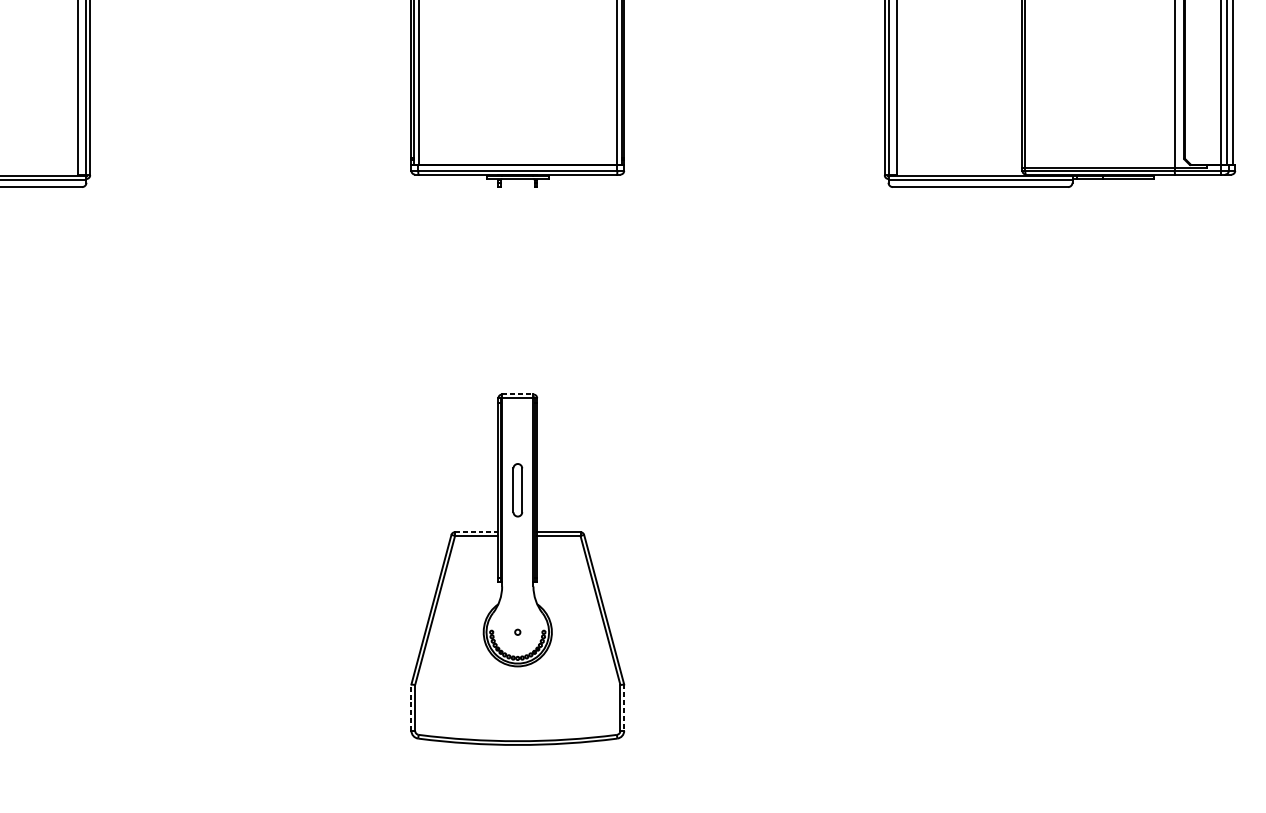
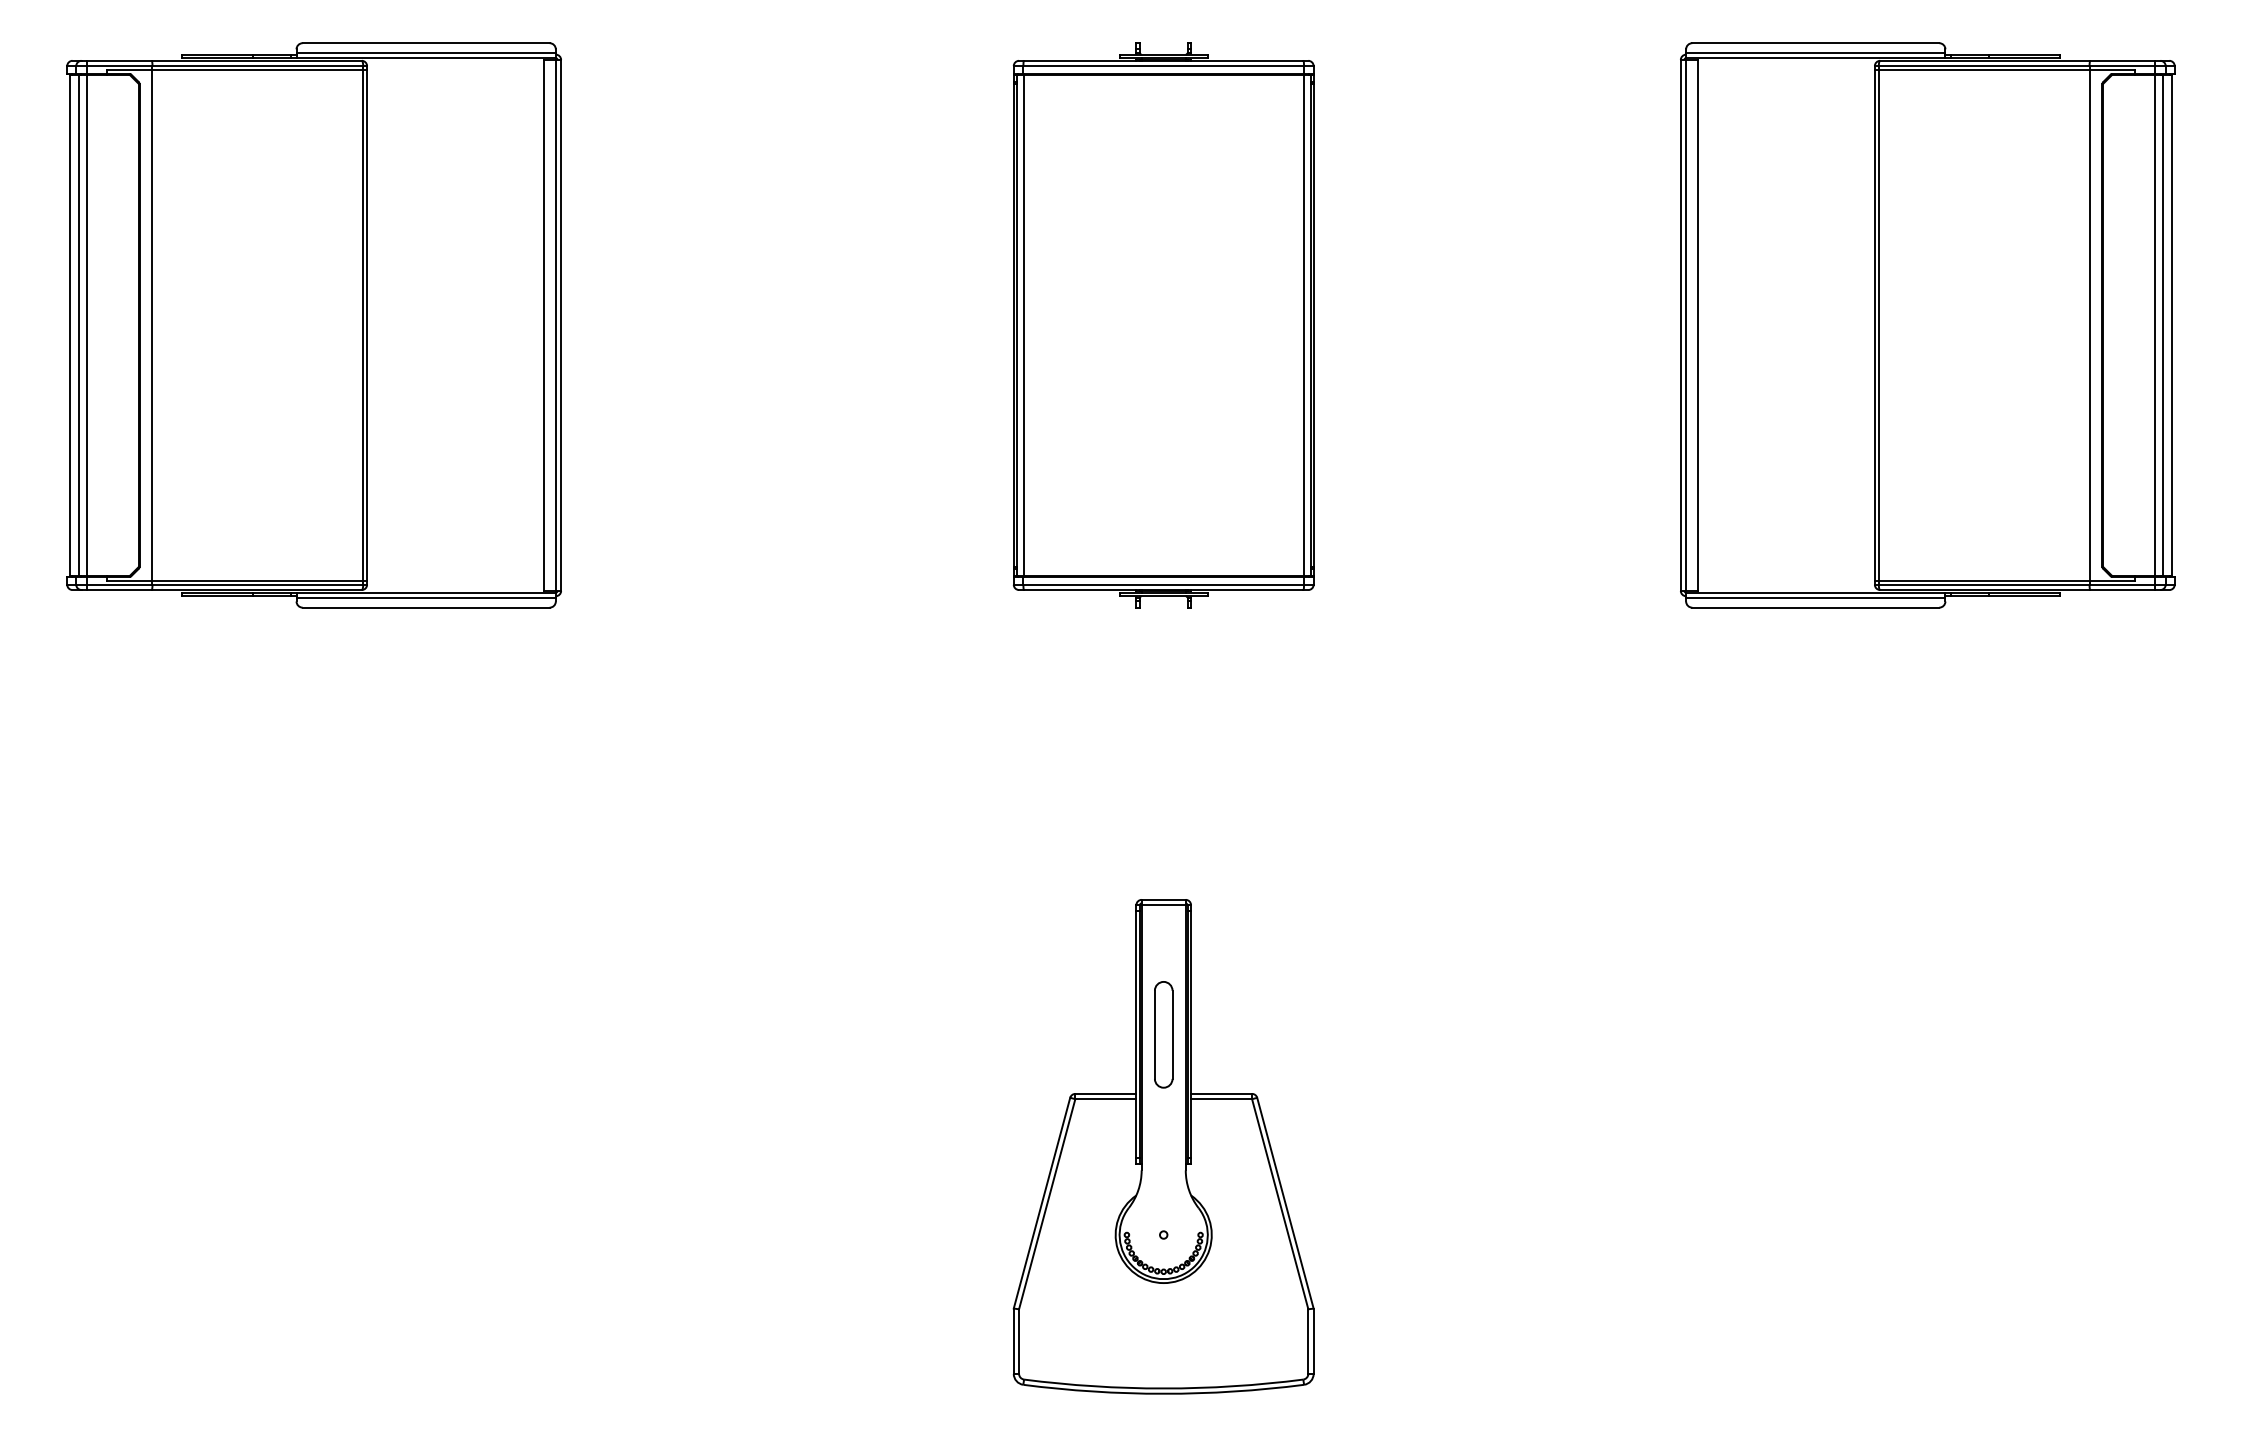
line: (518, 394) -> (1164, 899), dashed -> solid
part: (517, 490) -> (1163, 1034), size x1.43
line: (476, 531) -> (1105, 1093), dashed -> solid
line: (411, 707) -> (1013, 1341), dashed -> solid
line: (624, 707) -> (1313, 1341), dashed -> solid

